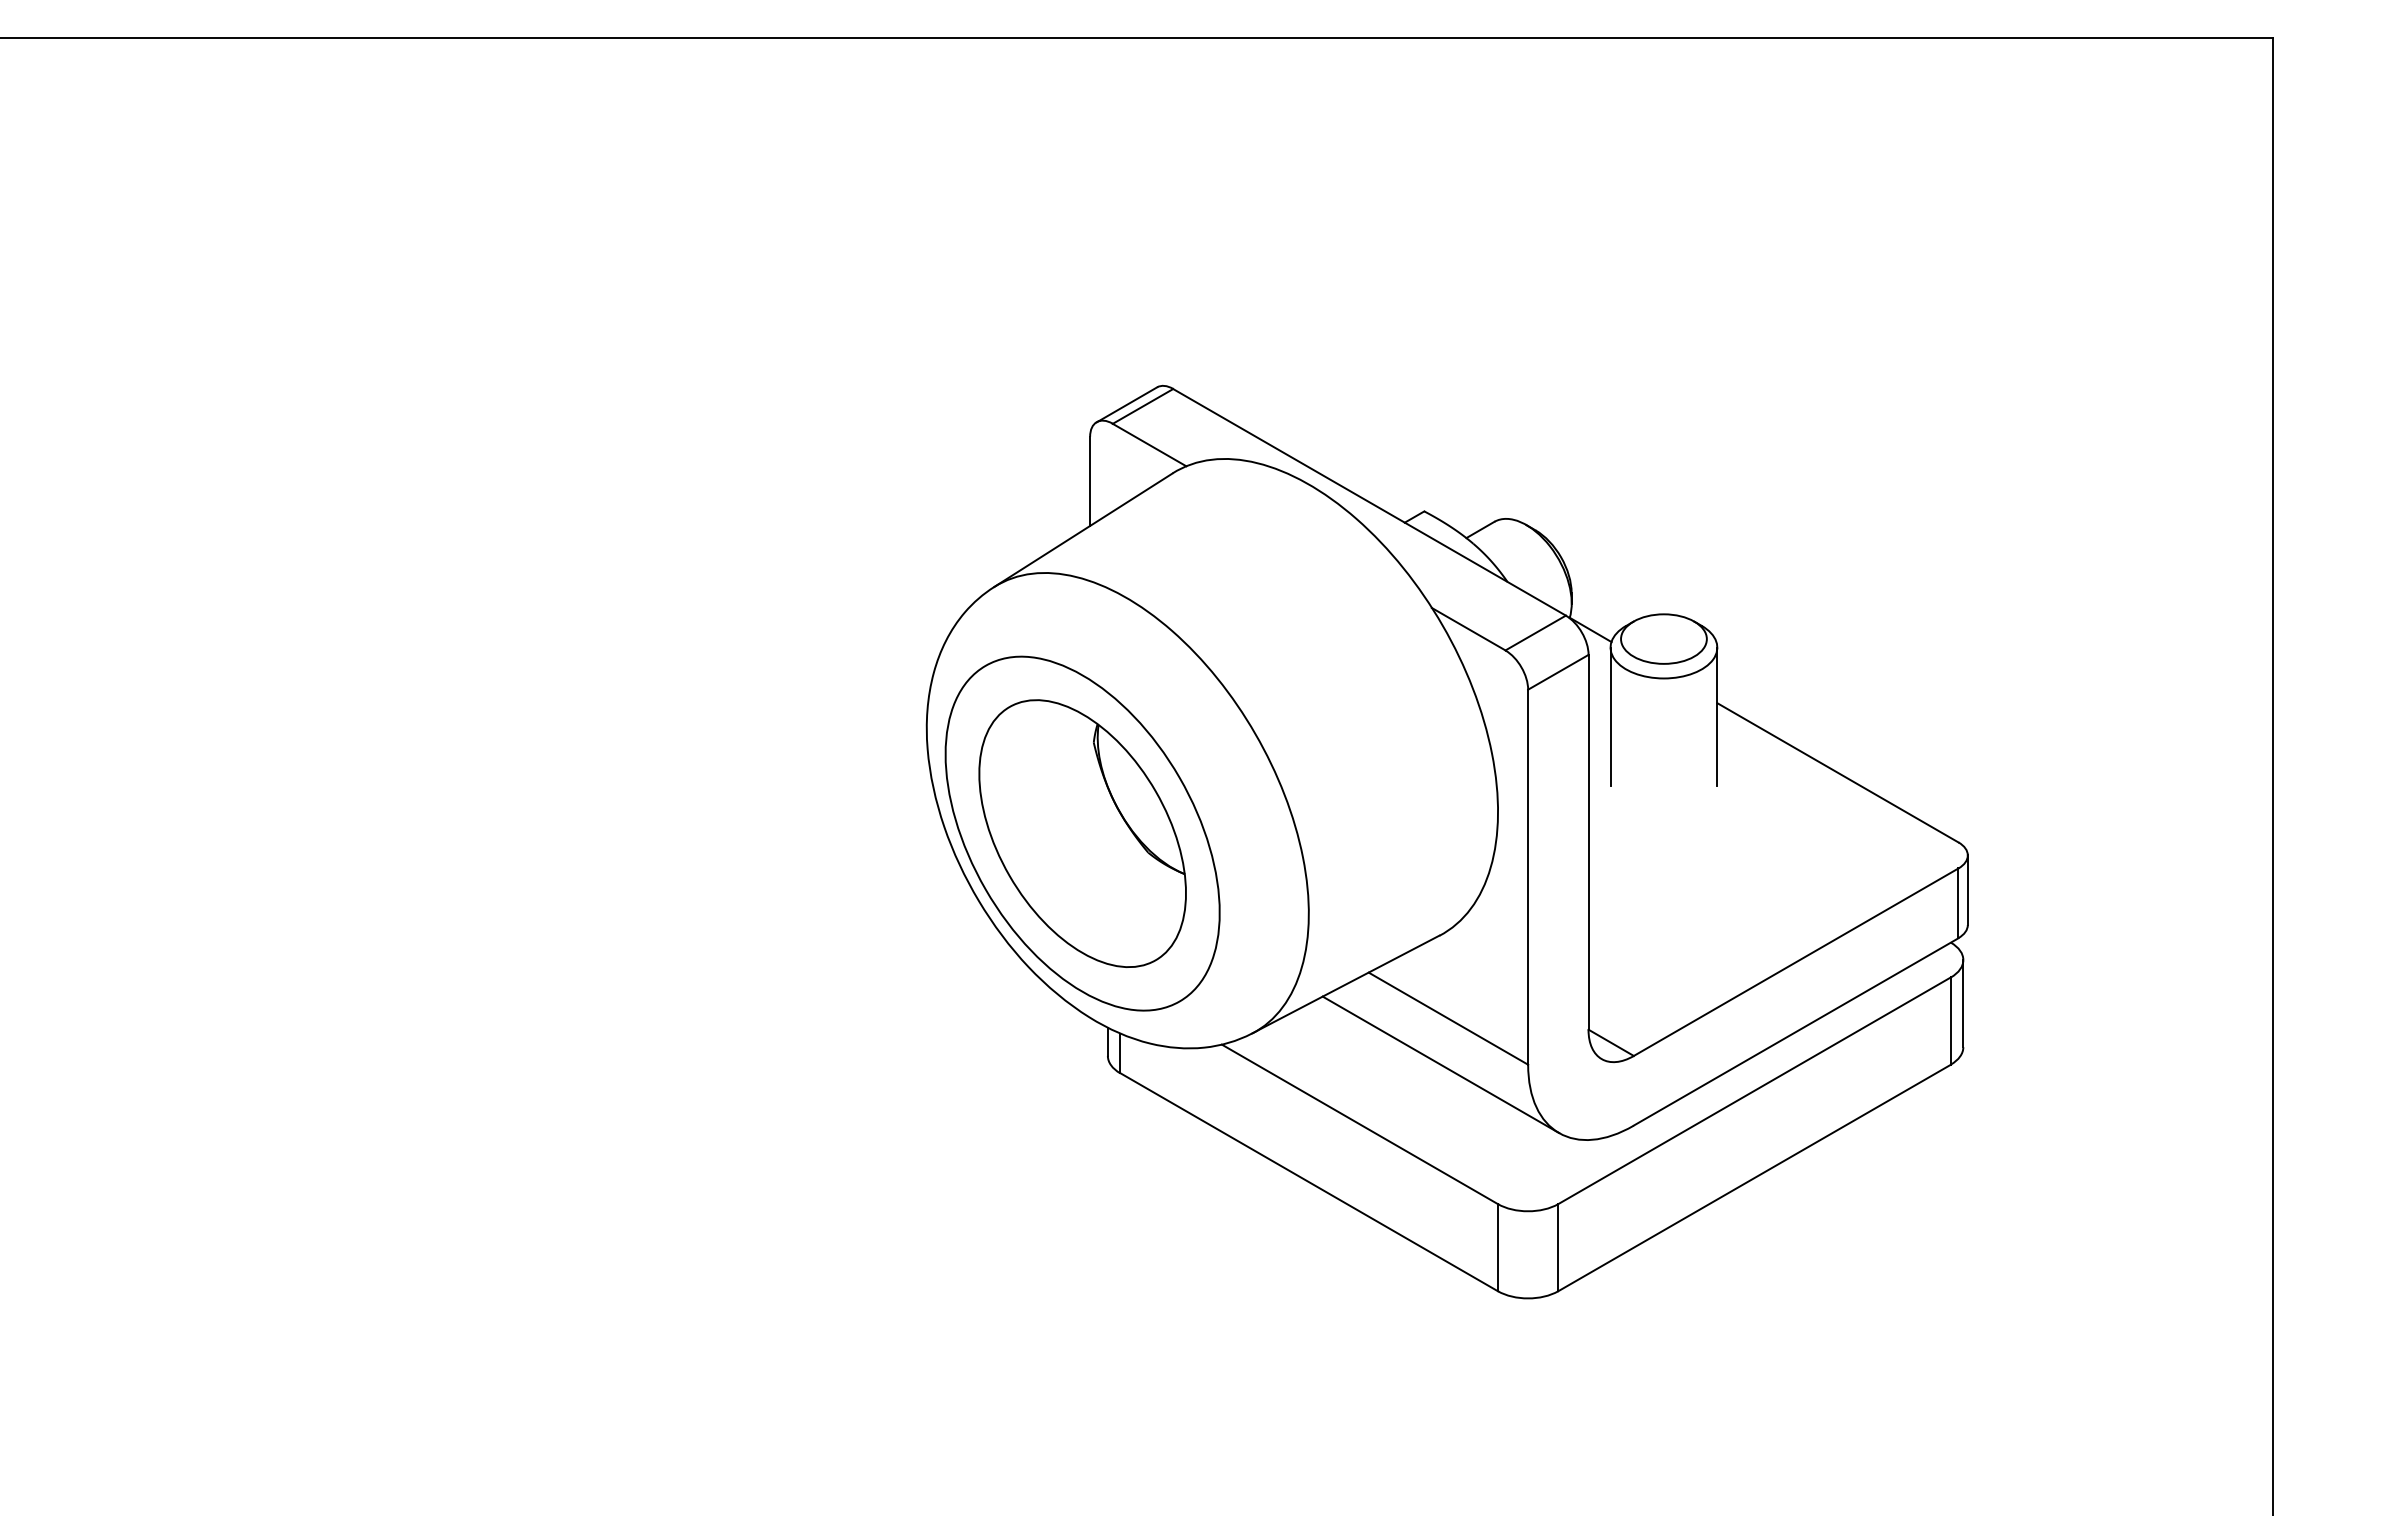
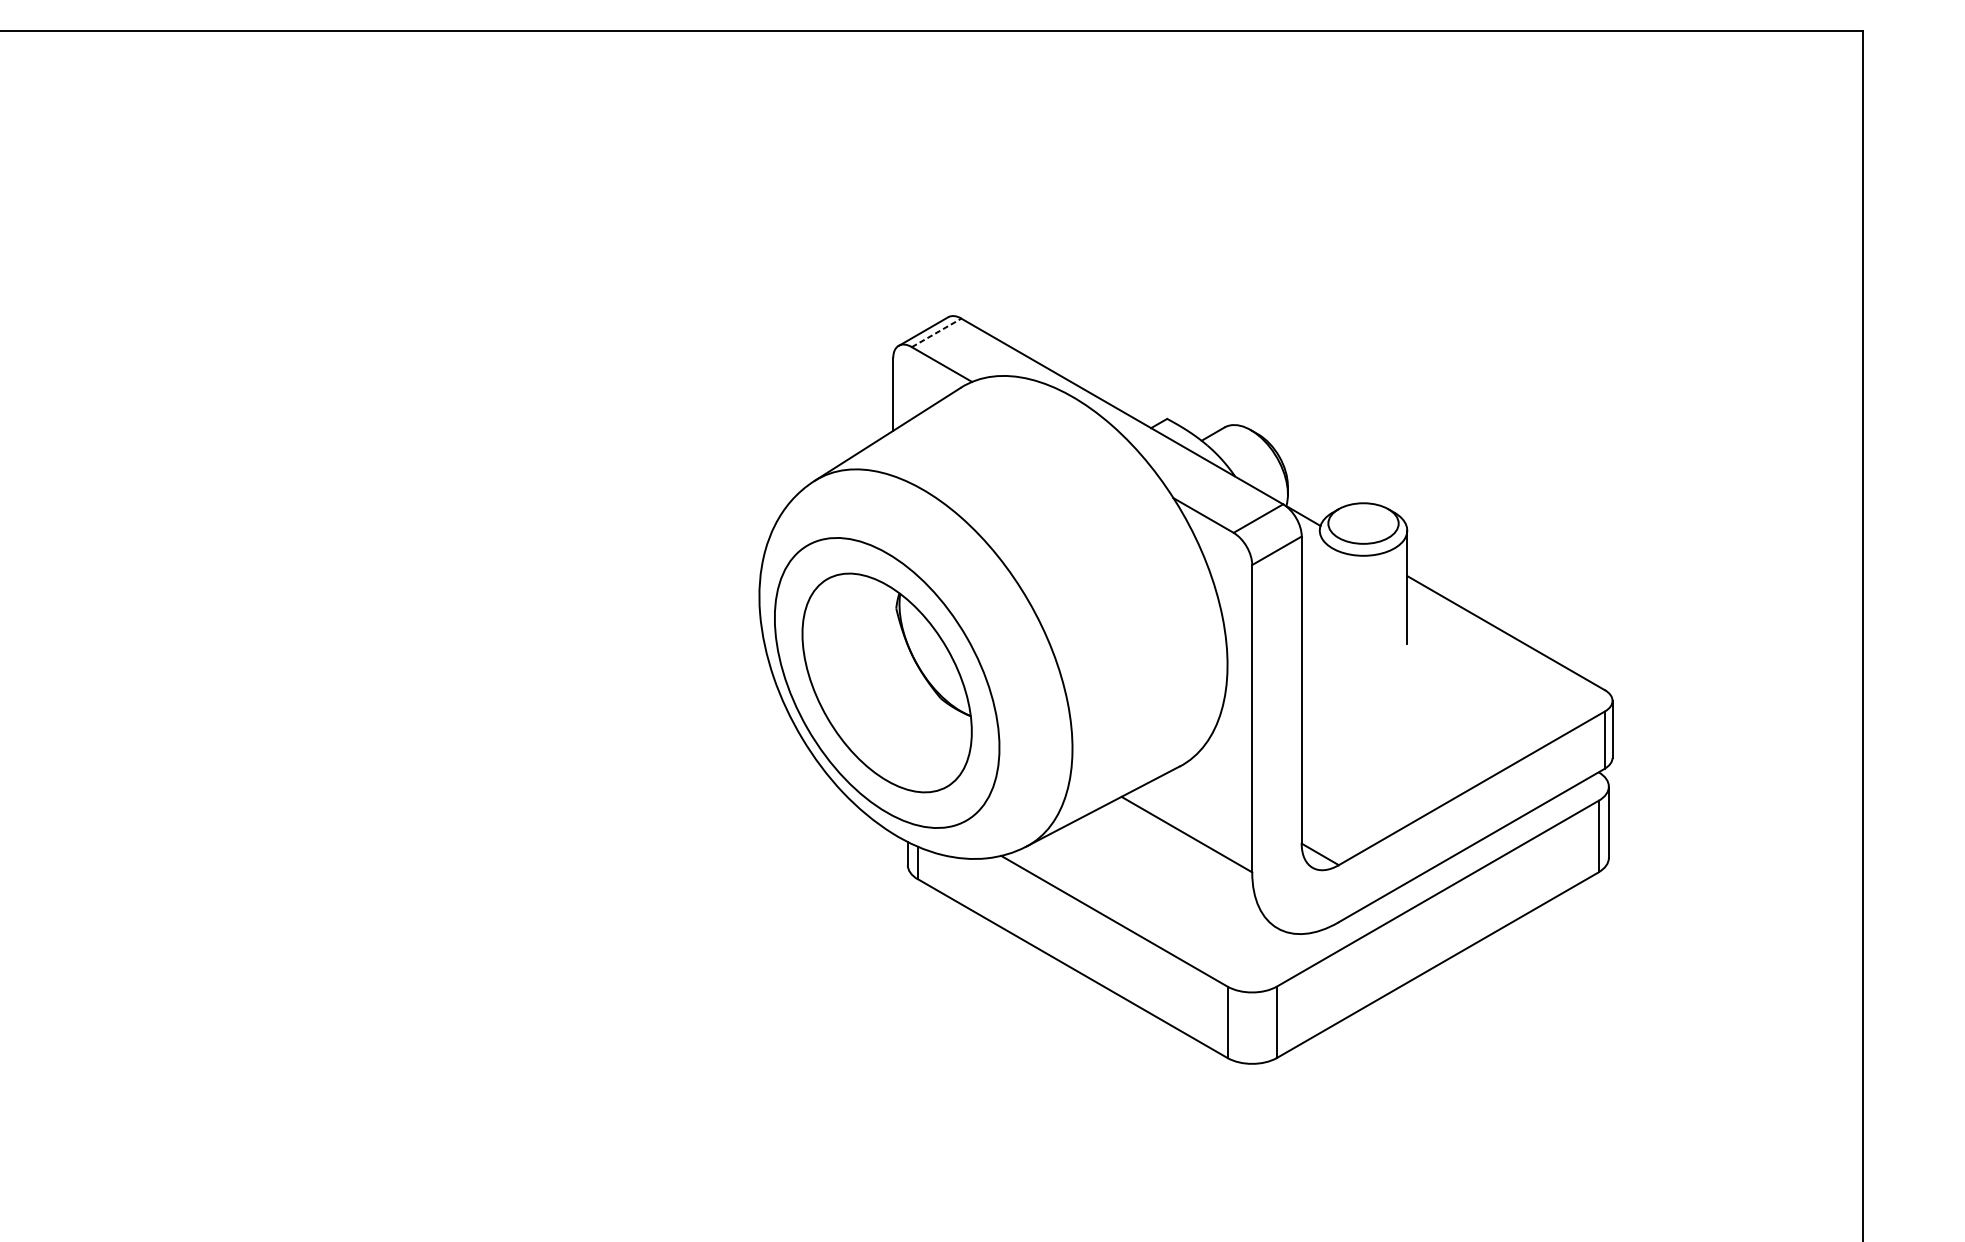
line: (1143, 406) -> (937, 332), solid -> dashed
line: (1610, 716) -> (1319, 586), removed
line: (1440, 1064) -> (1180, 872), removed

